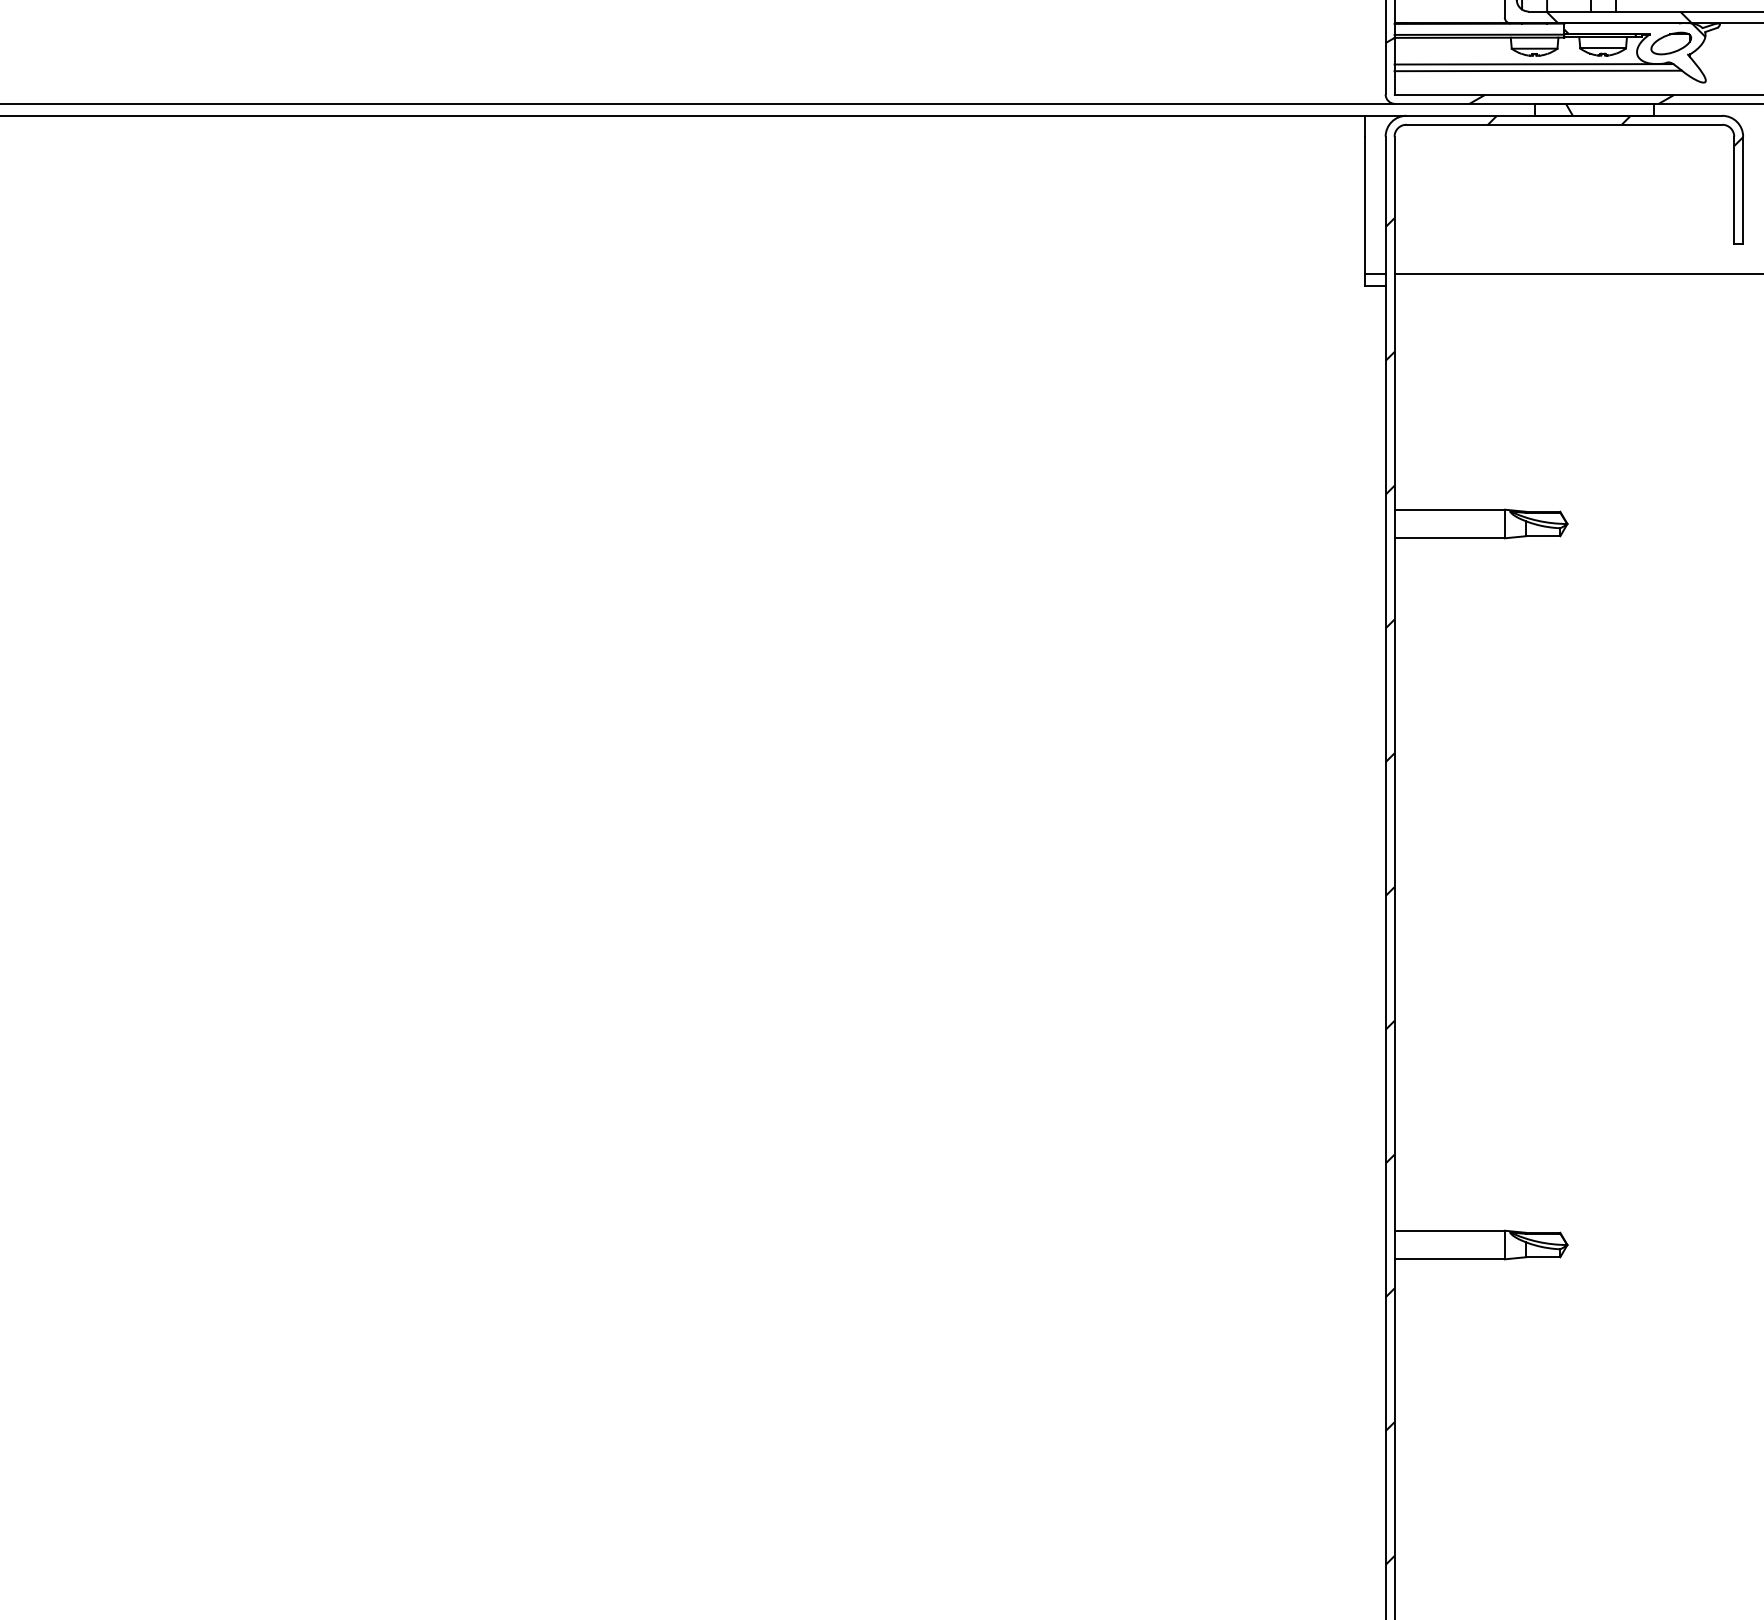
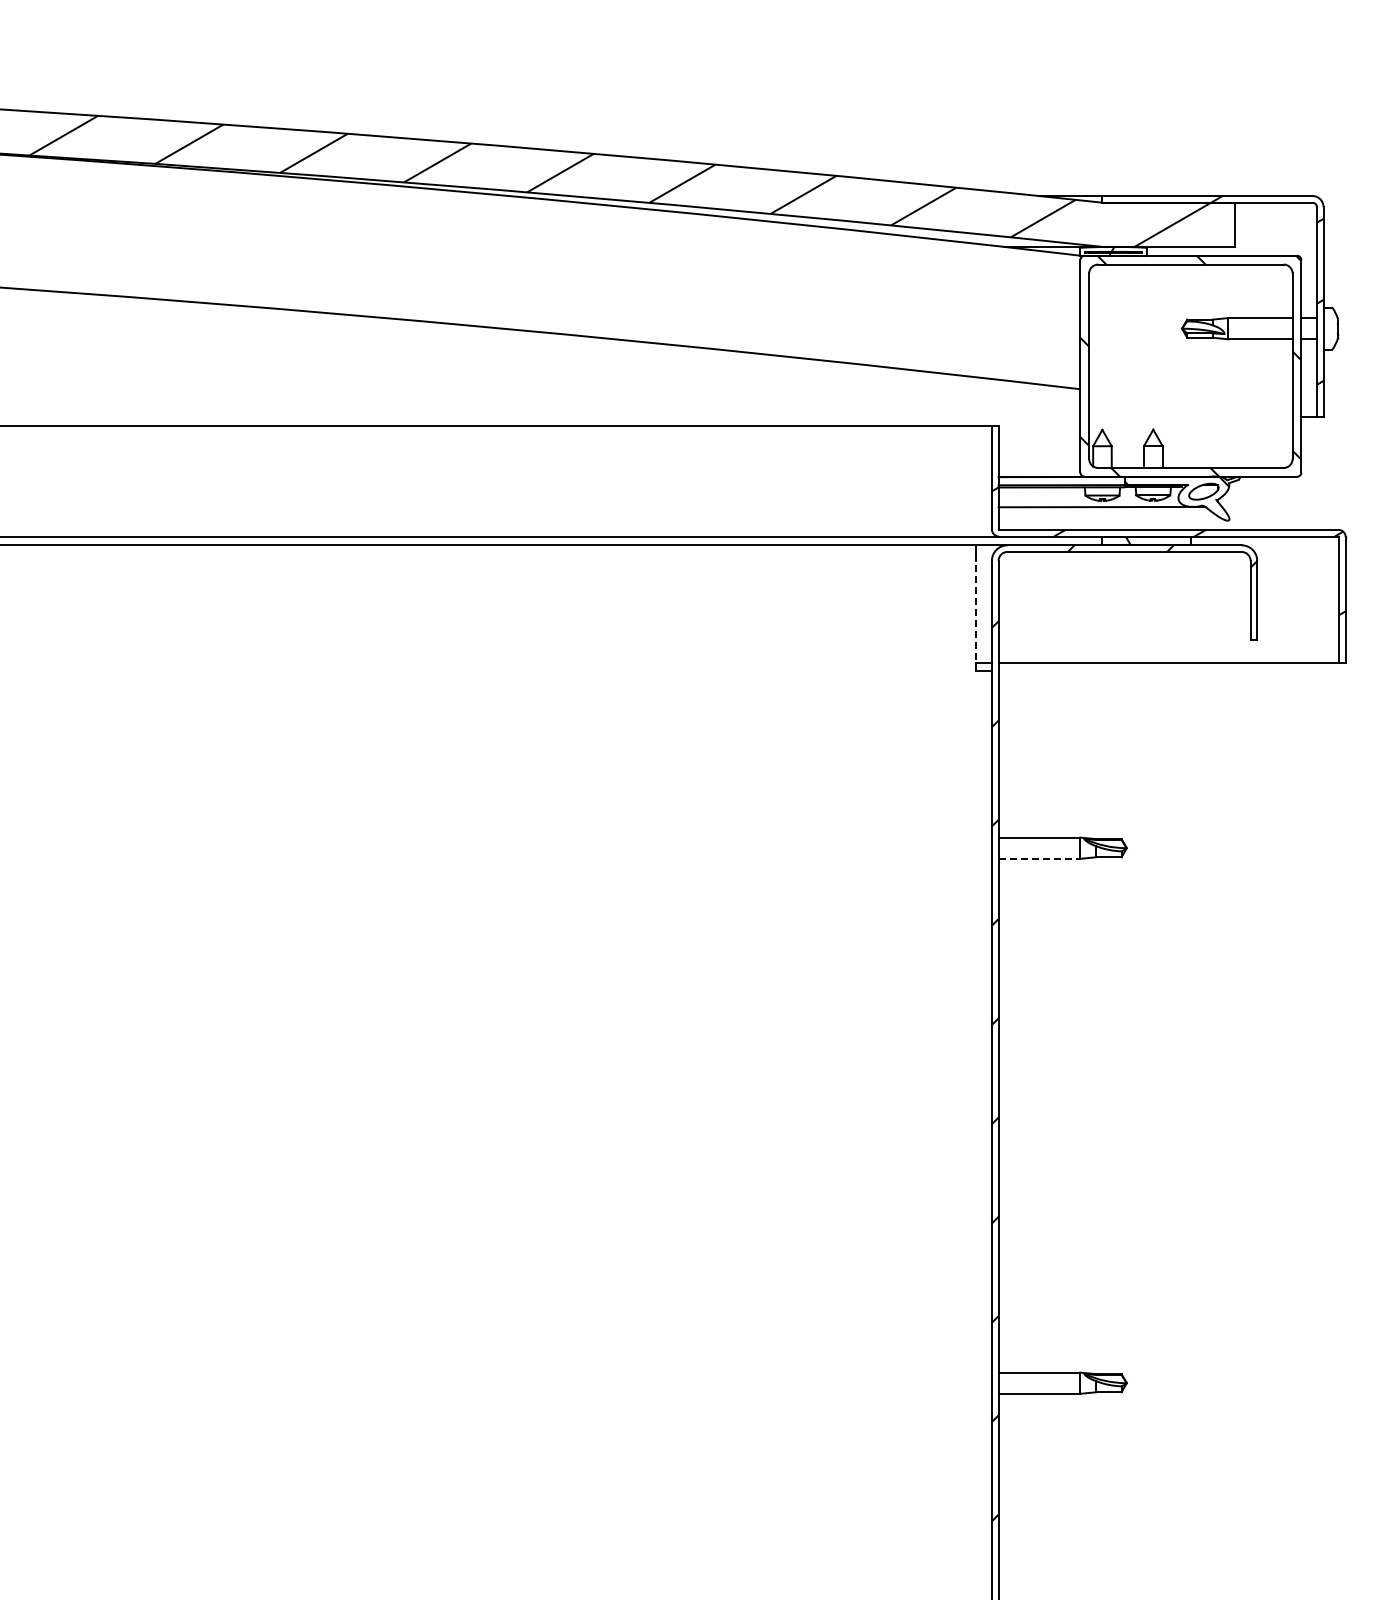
line: (1537, 70) -> (1104, 511), removed
line: (1364, 210) -> (976, 615), solid -> dashed
line: (1449, 537) -> (1039, 858), solid -> dashed

